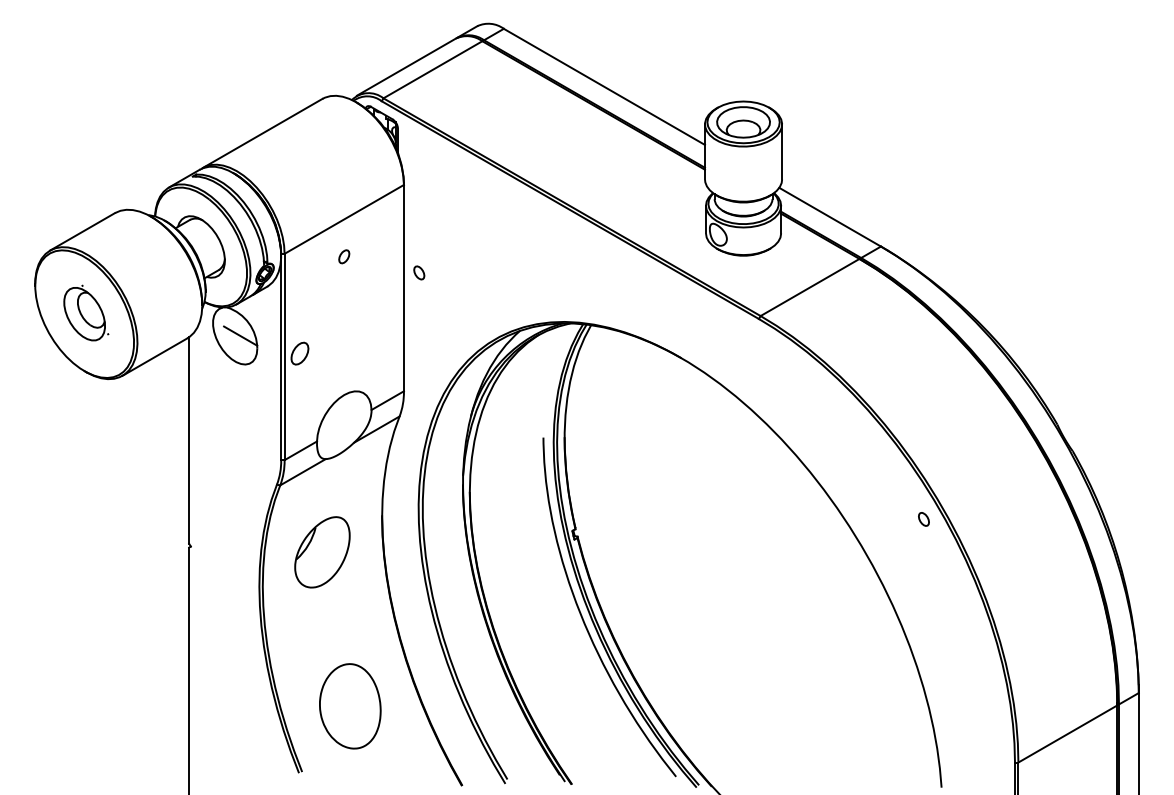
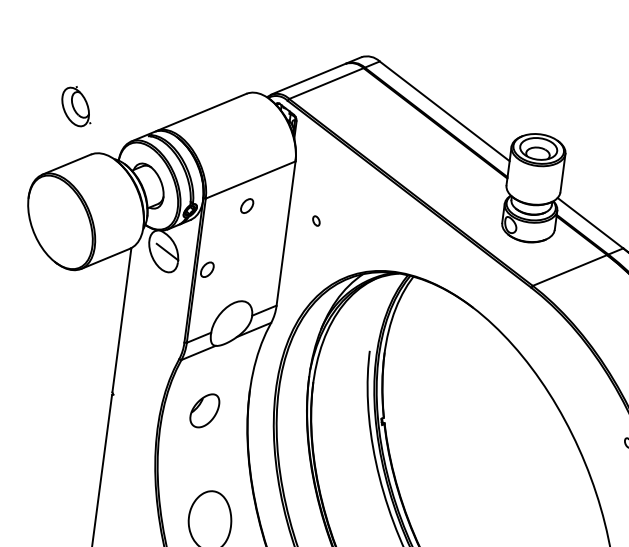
part: (344, 256) -> (247, 205), size x1.6
part: (419, 272) -> (316, 220), moved
part: (86, 312) -> (77, 106), moved
part: (322, 552) -> (204, 410), size x0.7

